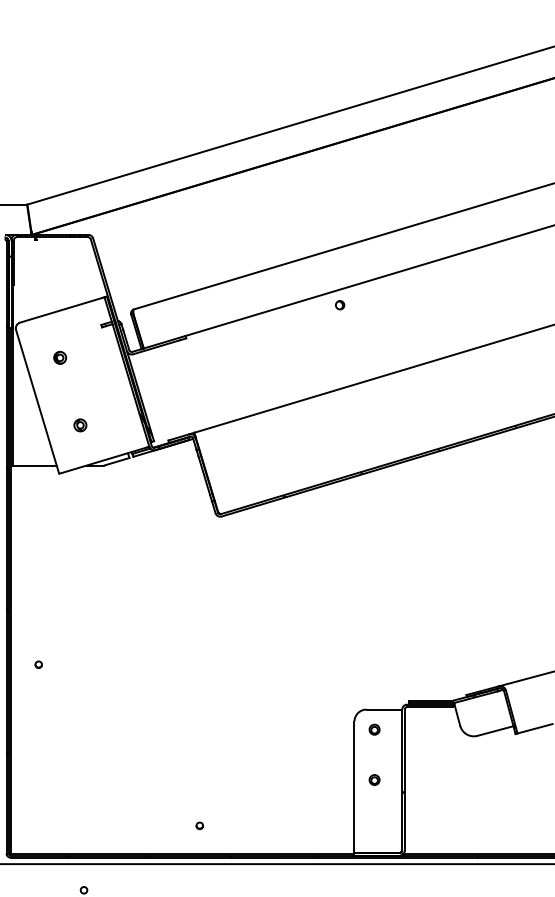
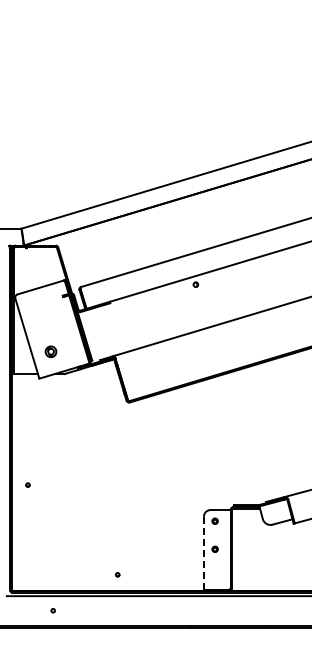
part: (59, 356) -> (39, 313), removed
part: (80, 425) -> (51, 351), size x1.6
line: (353, 787) -> (203, 553), solid -> dashed

